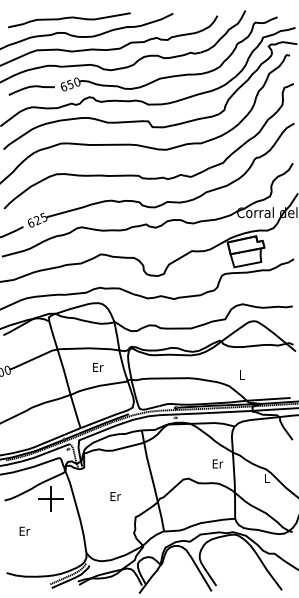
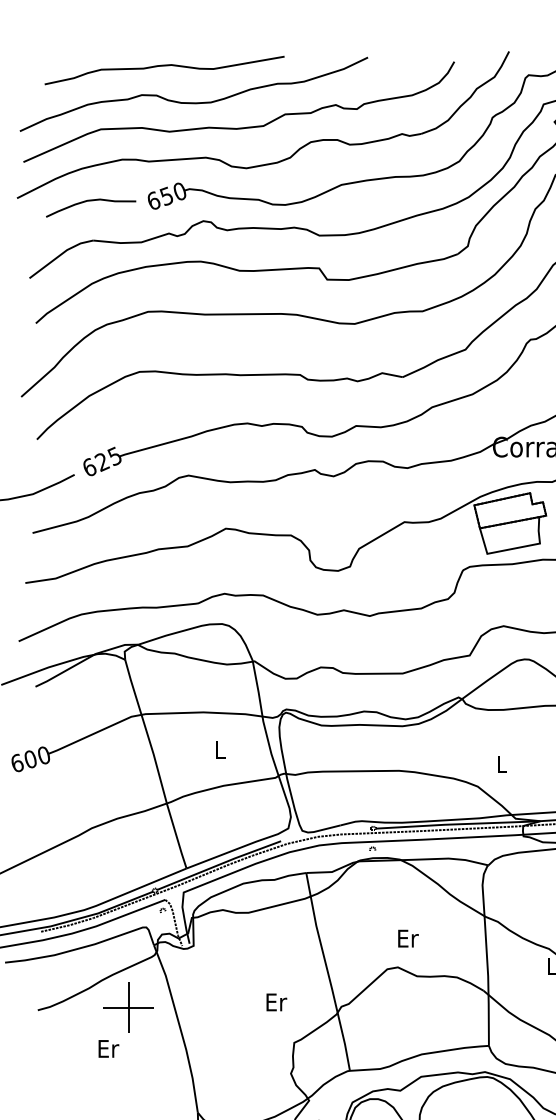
text: (98, 367) -> (221, 749), Er -> L
text: (217, 463) -> (407, 937), moved
text: (115, 496) -> (276, 1002), moved
text: (24, 530) -> (108, 1047), moved

